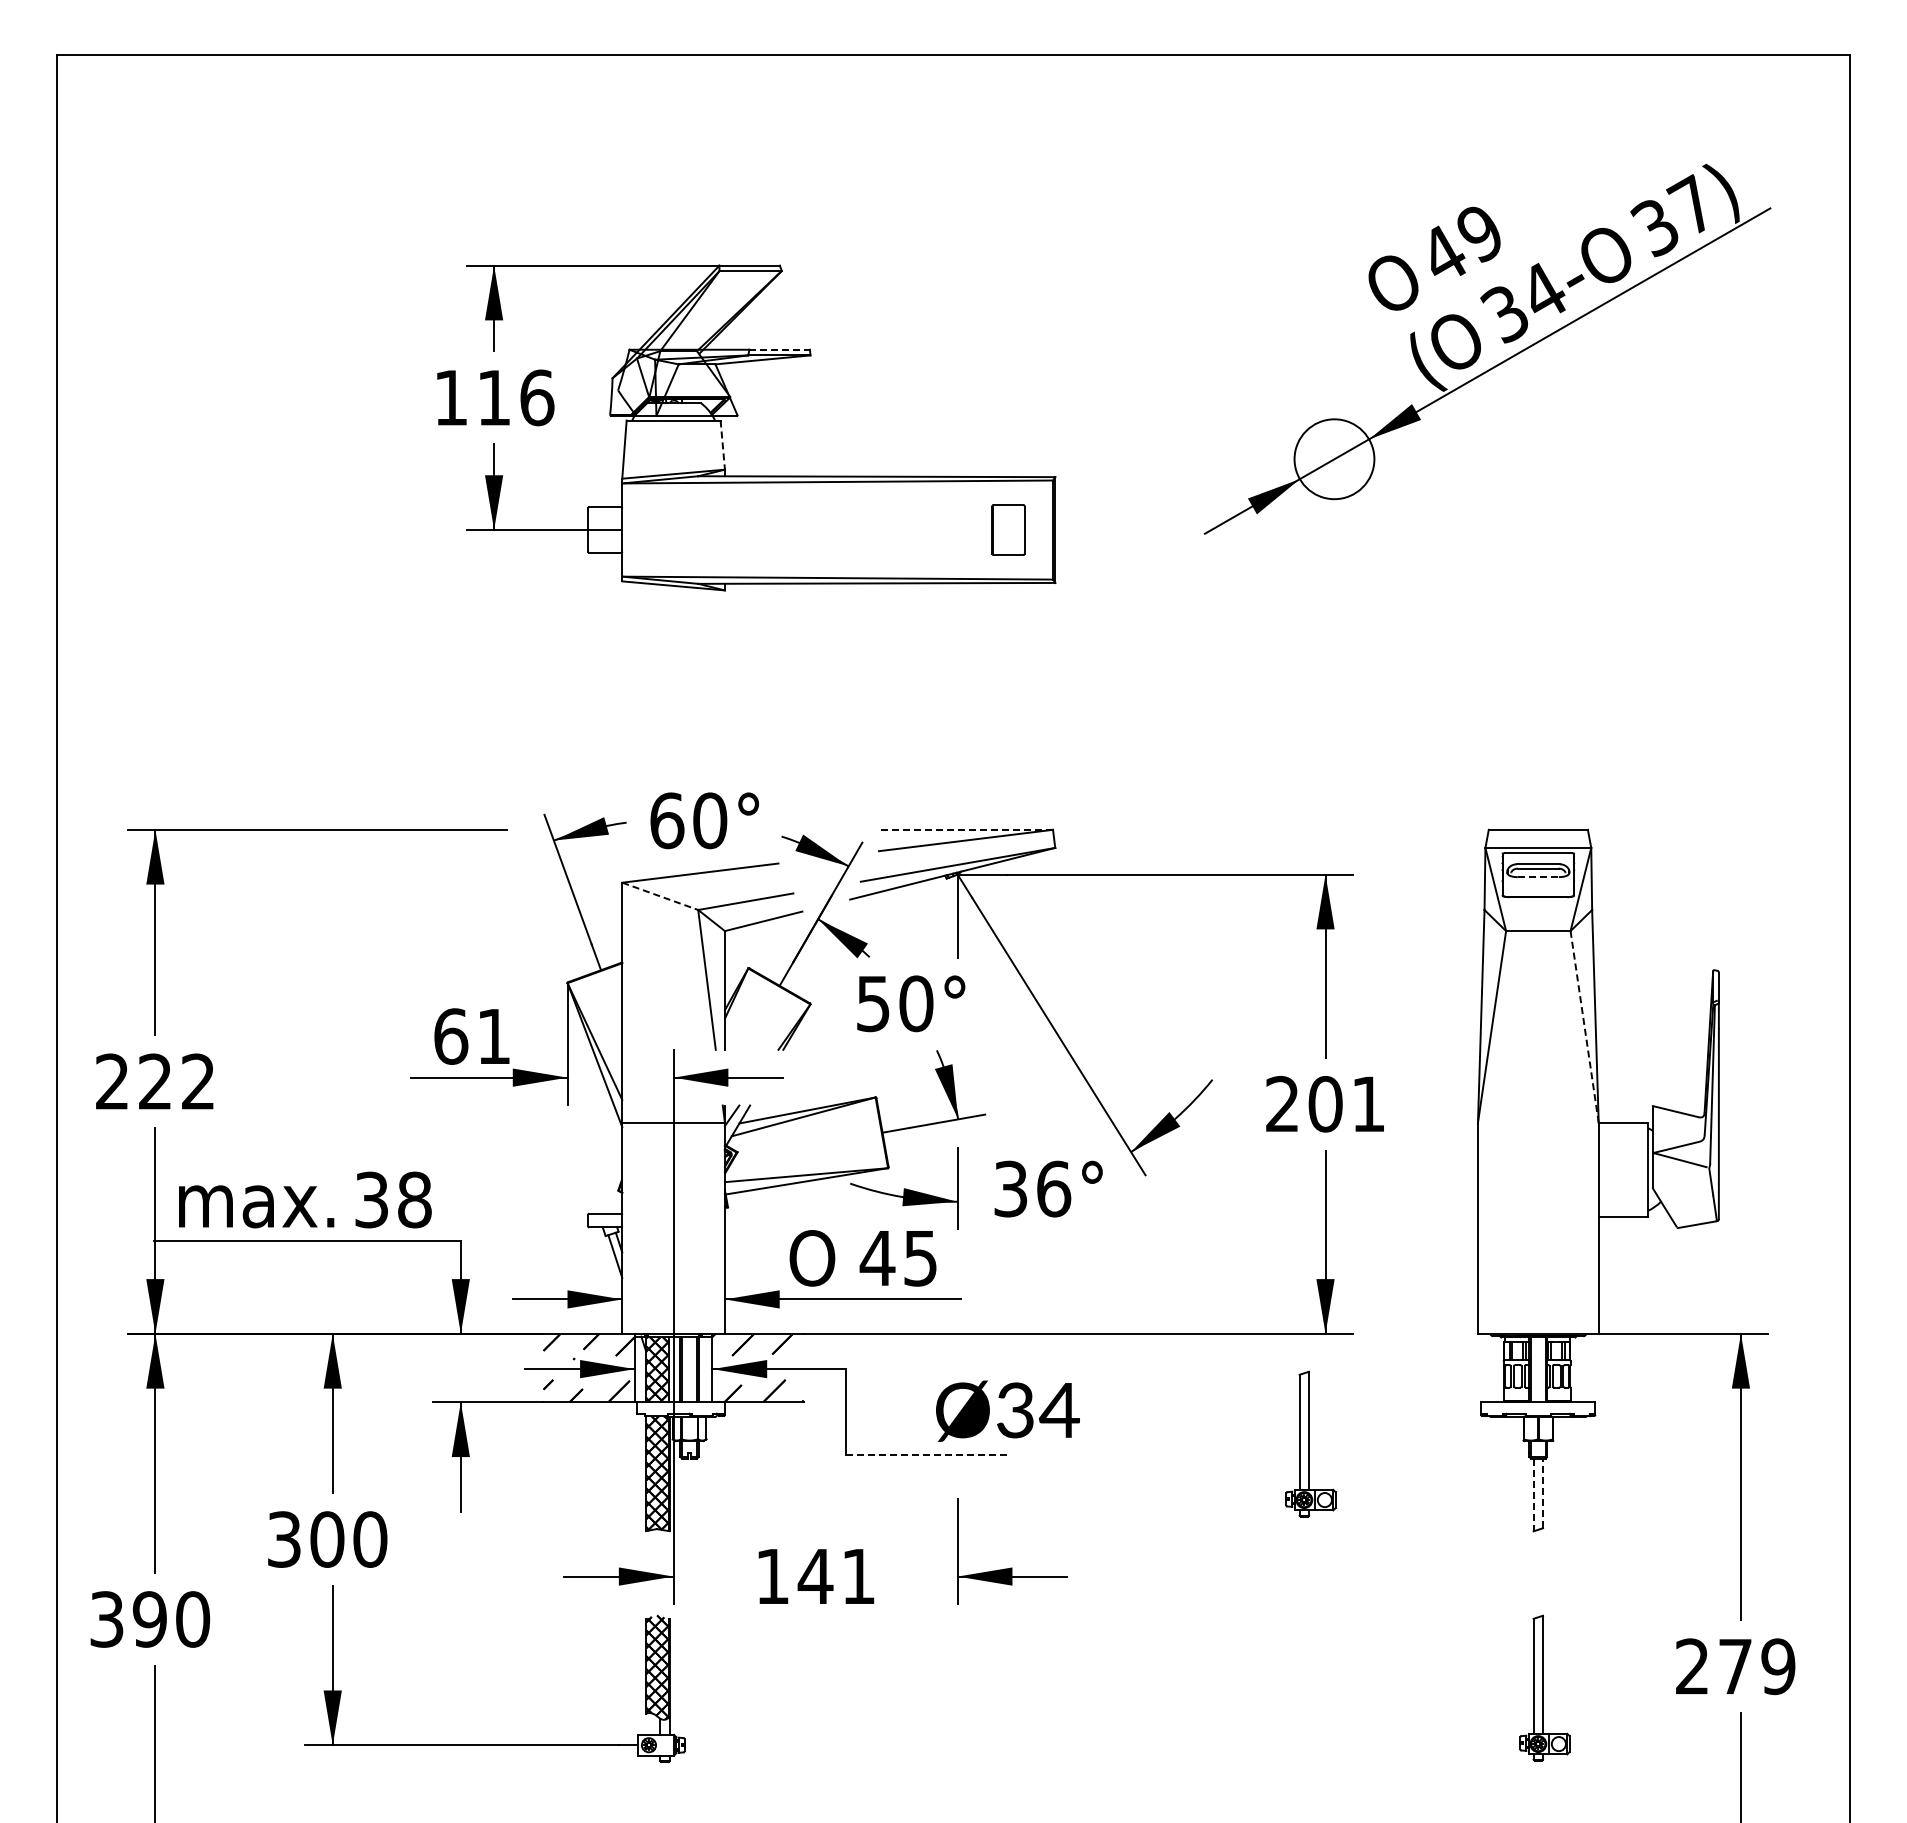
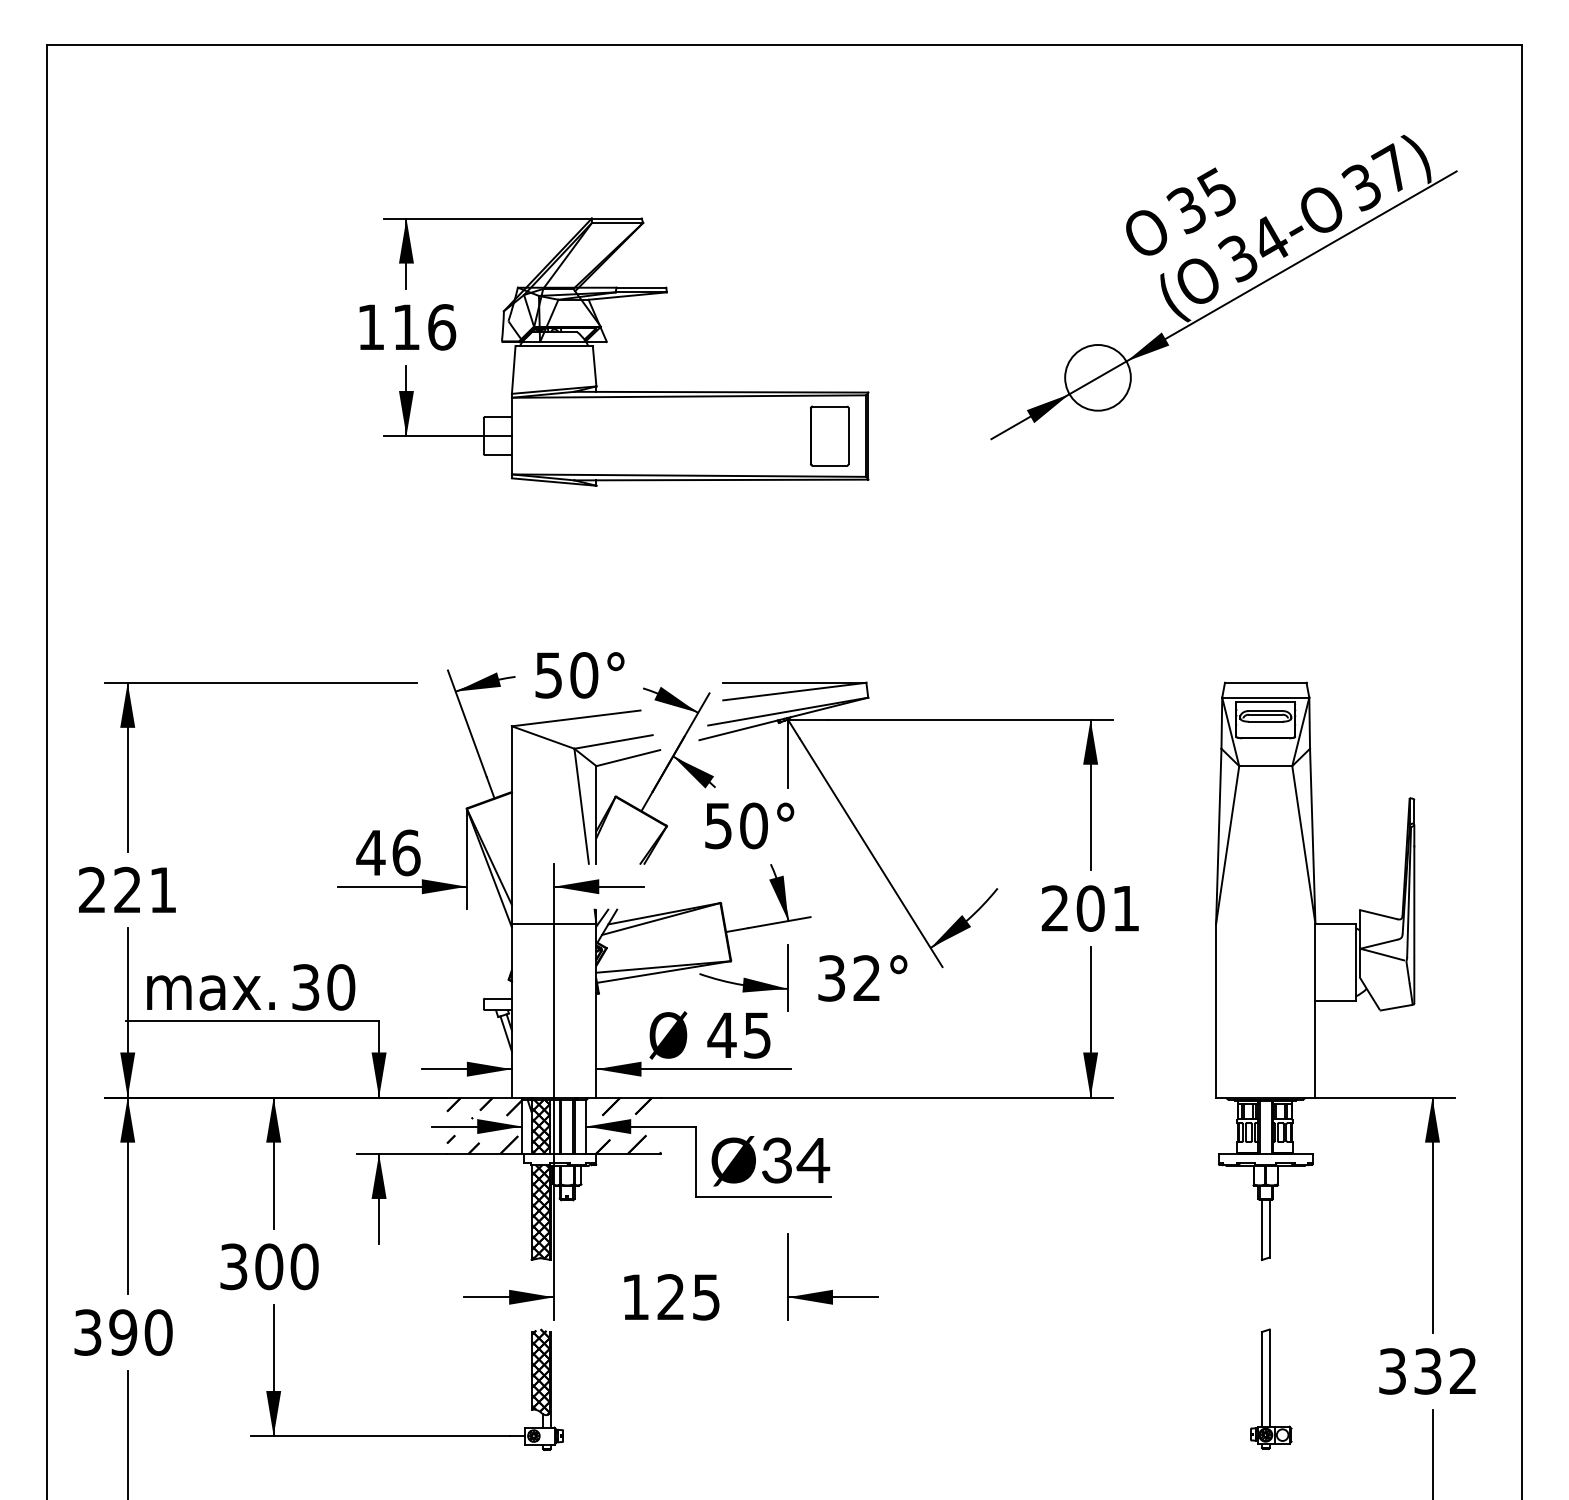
text: (1459, 243) -> (1200, 200), 49 -> 35
line: (780, 349) -> (642, 287), dashed -> solid
line: (722, 445) -> (594, 366), dashed -> solid
part: (1008, 529) -> (829, 435), size x1.43
text: (667, 820) -> (549, 675), 60° -> 50°
line: (965, 829) -> (794, 682), dashed -> solid
line: (1538, 877) -> (1265, 722), dashed -> solid
line: (660, 896) -> (543, 737), dashed -> solid
line: (1584, 1026) -> (1303, 844), dashed -> solid
text: (472, 1036) -> (388, 852), 61 -> 46
text: (197, 1081) -> (162, 889), 222 -> 221
text: (1054, 1188) -> (867, 977), 36° -> 32°
text: (414, 1200) -> (340, 987), 38 -> 30
text: (812, 1257) -> (668, 1034), O -> Ø
text: (1007, 1410) -> (770, 1160), moved
part: (1310, 1443) -> (1078, 1187), removed
line: (927, 1454) -> (763, 1196), dashed -> solid
line: (1543, 1493) -> (1270, 1228), dashed -> solid
line: (1533, 1495) -> (1261, 1230), dashed -> solid
text: (835, 1576) -> (687, 1297), 141 -> 125
text: (1735, 1666) -> (1428, 1371), 279 -> 332

